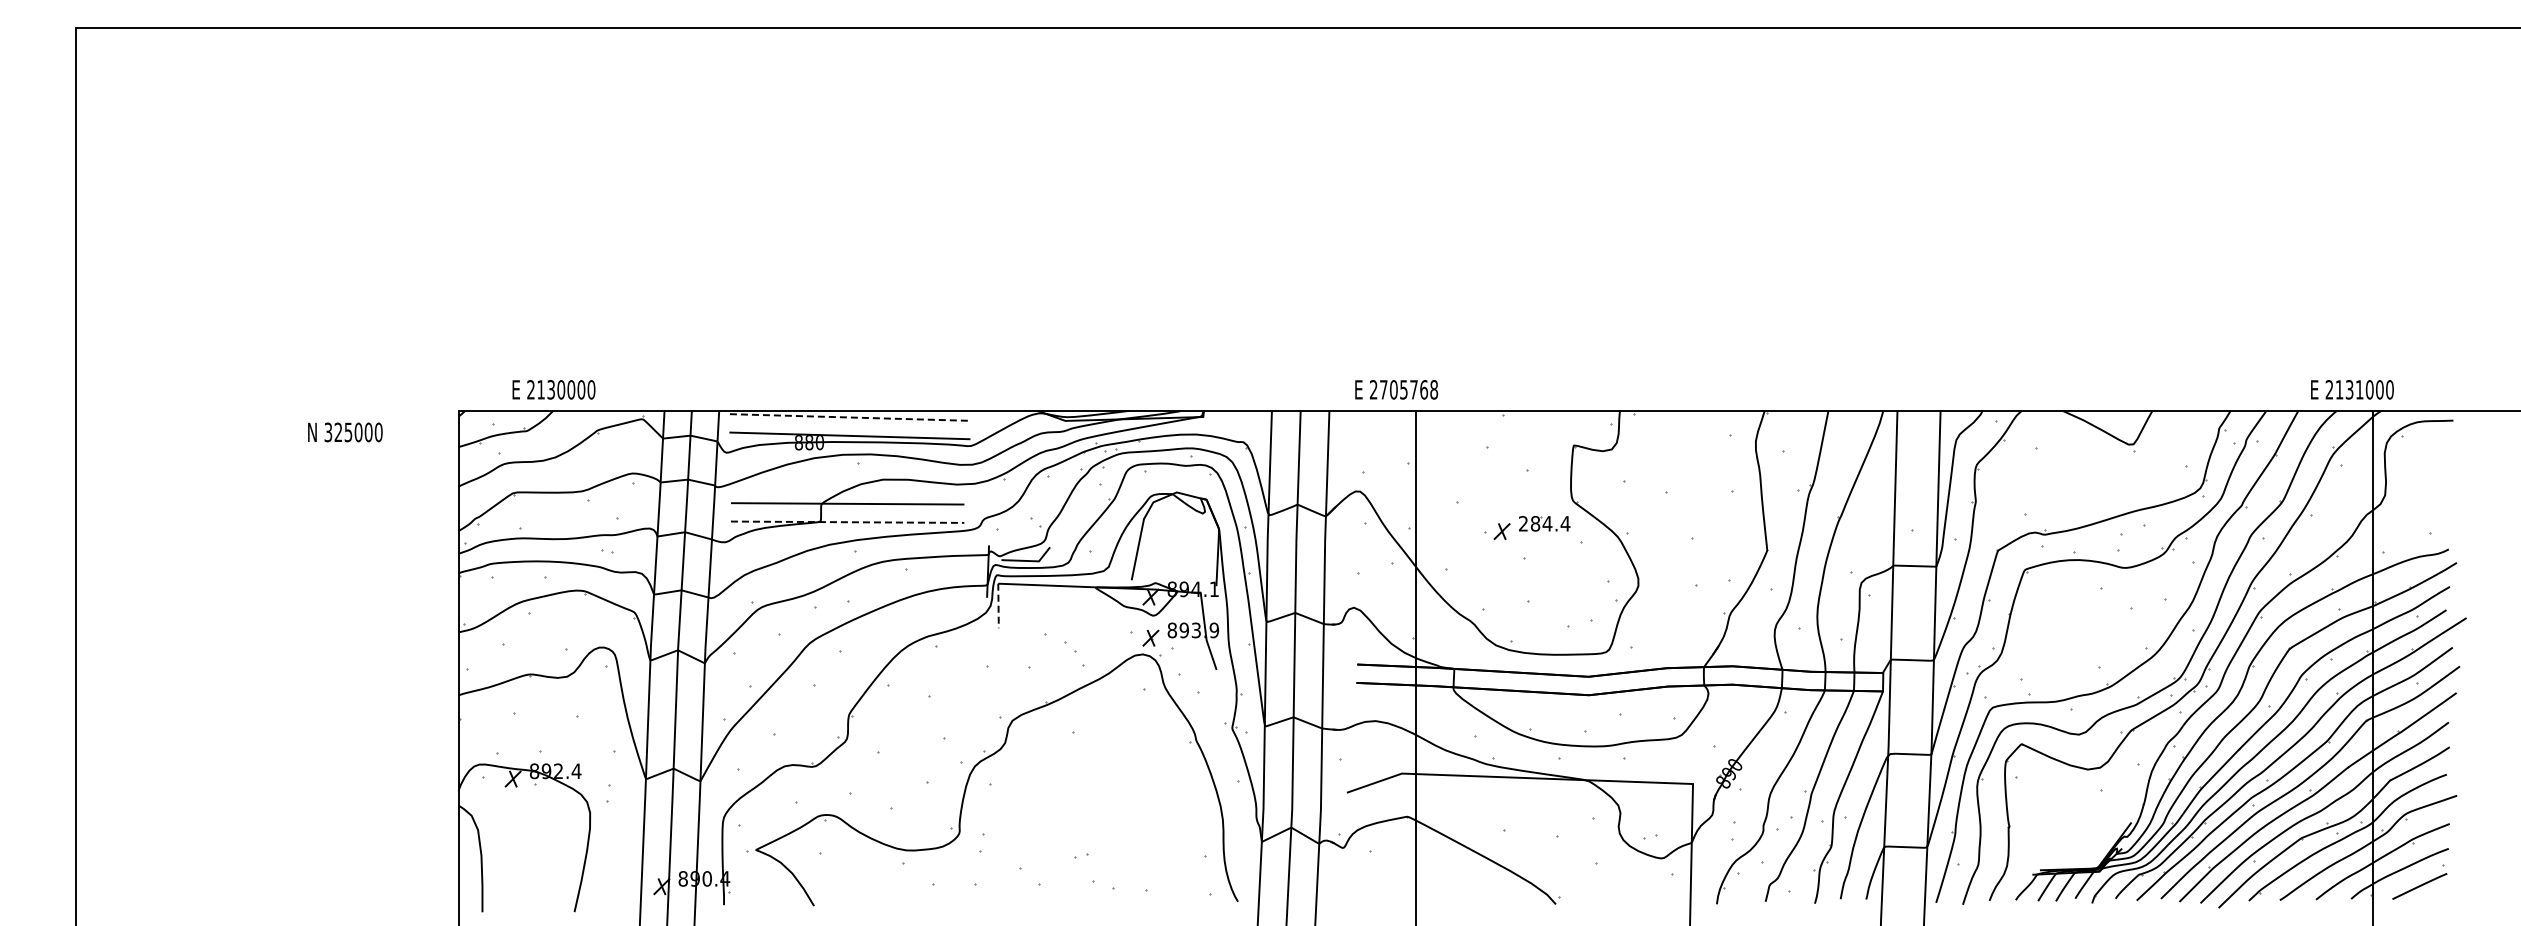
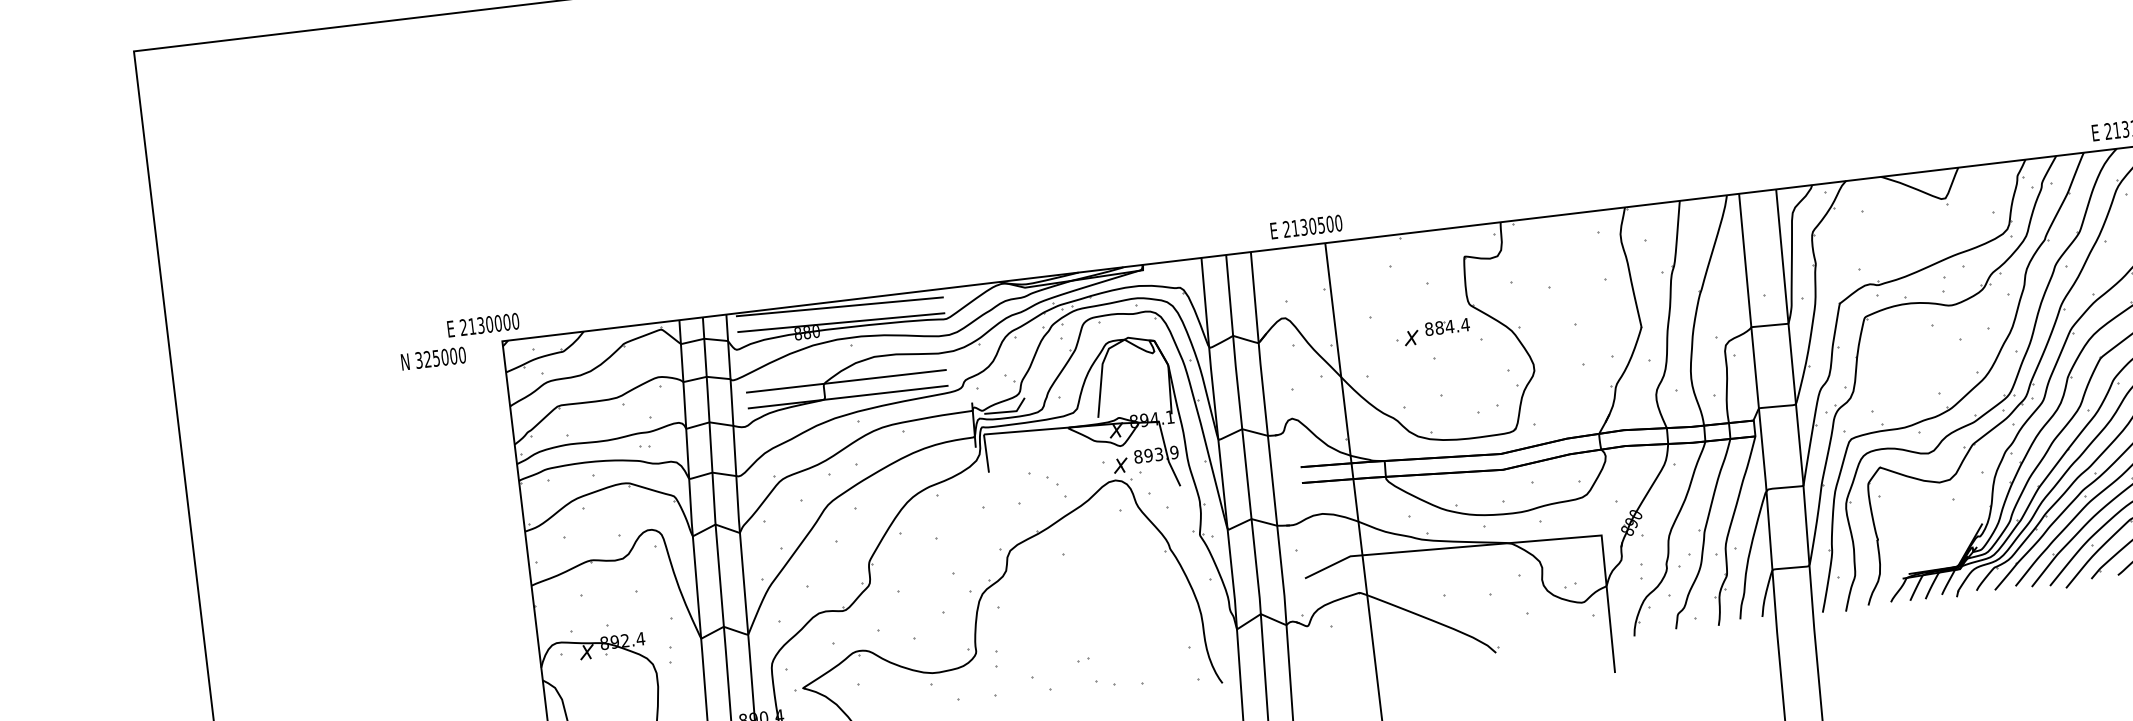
text: (553, 389) -> (482, 324), moved
text: (1409, 389) -> (1317, 225), 2705768 -> 2130500
line: (850, 417) -> (839, 306), dashed -> solid
text: (345, 432) -> (433, 358), moved
line: (847, 522) -> (848, 397), dashed -> solid
text: (1523, 523) -> (1429, 328), 284.4 -> 884.4
line: (998, 606) -> (986, 454), dashed -> solid

